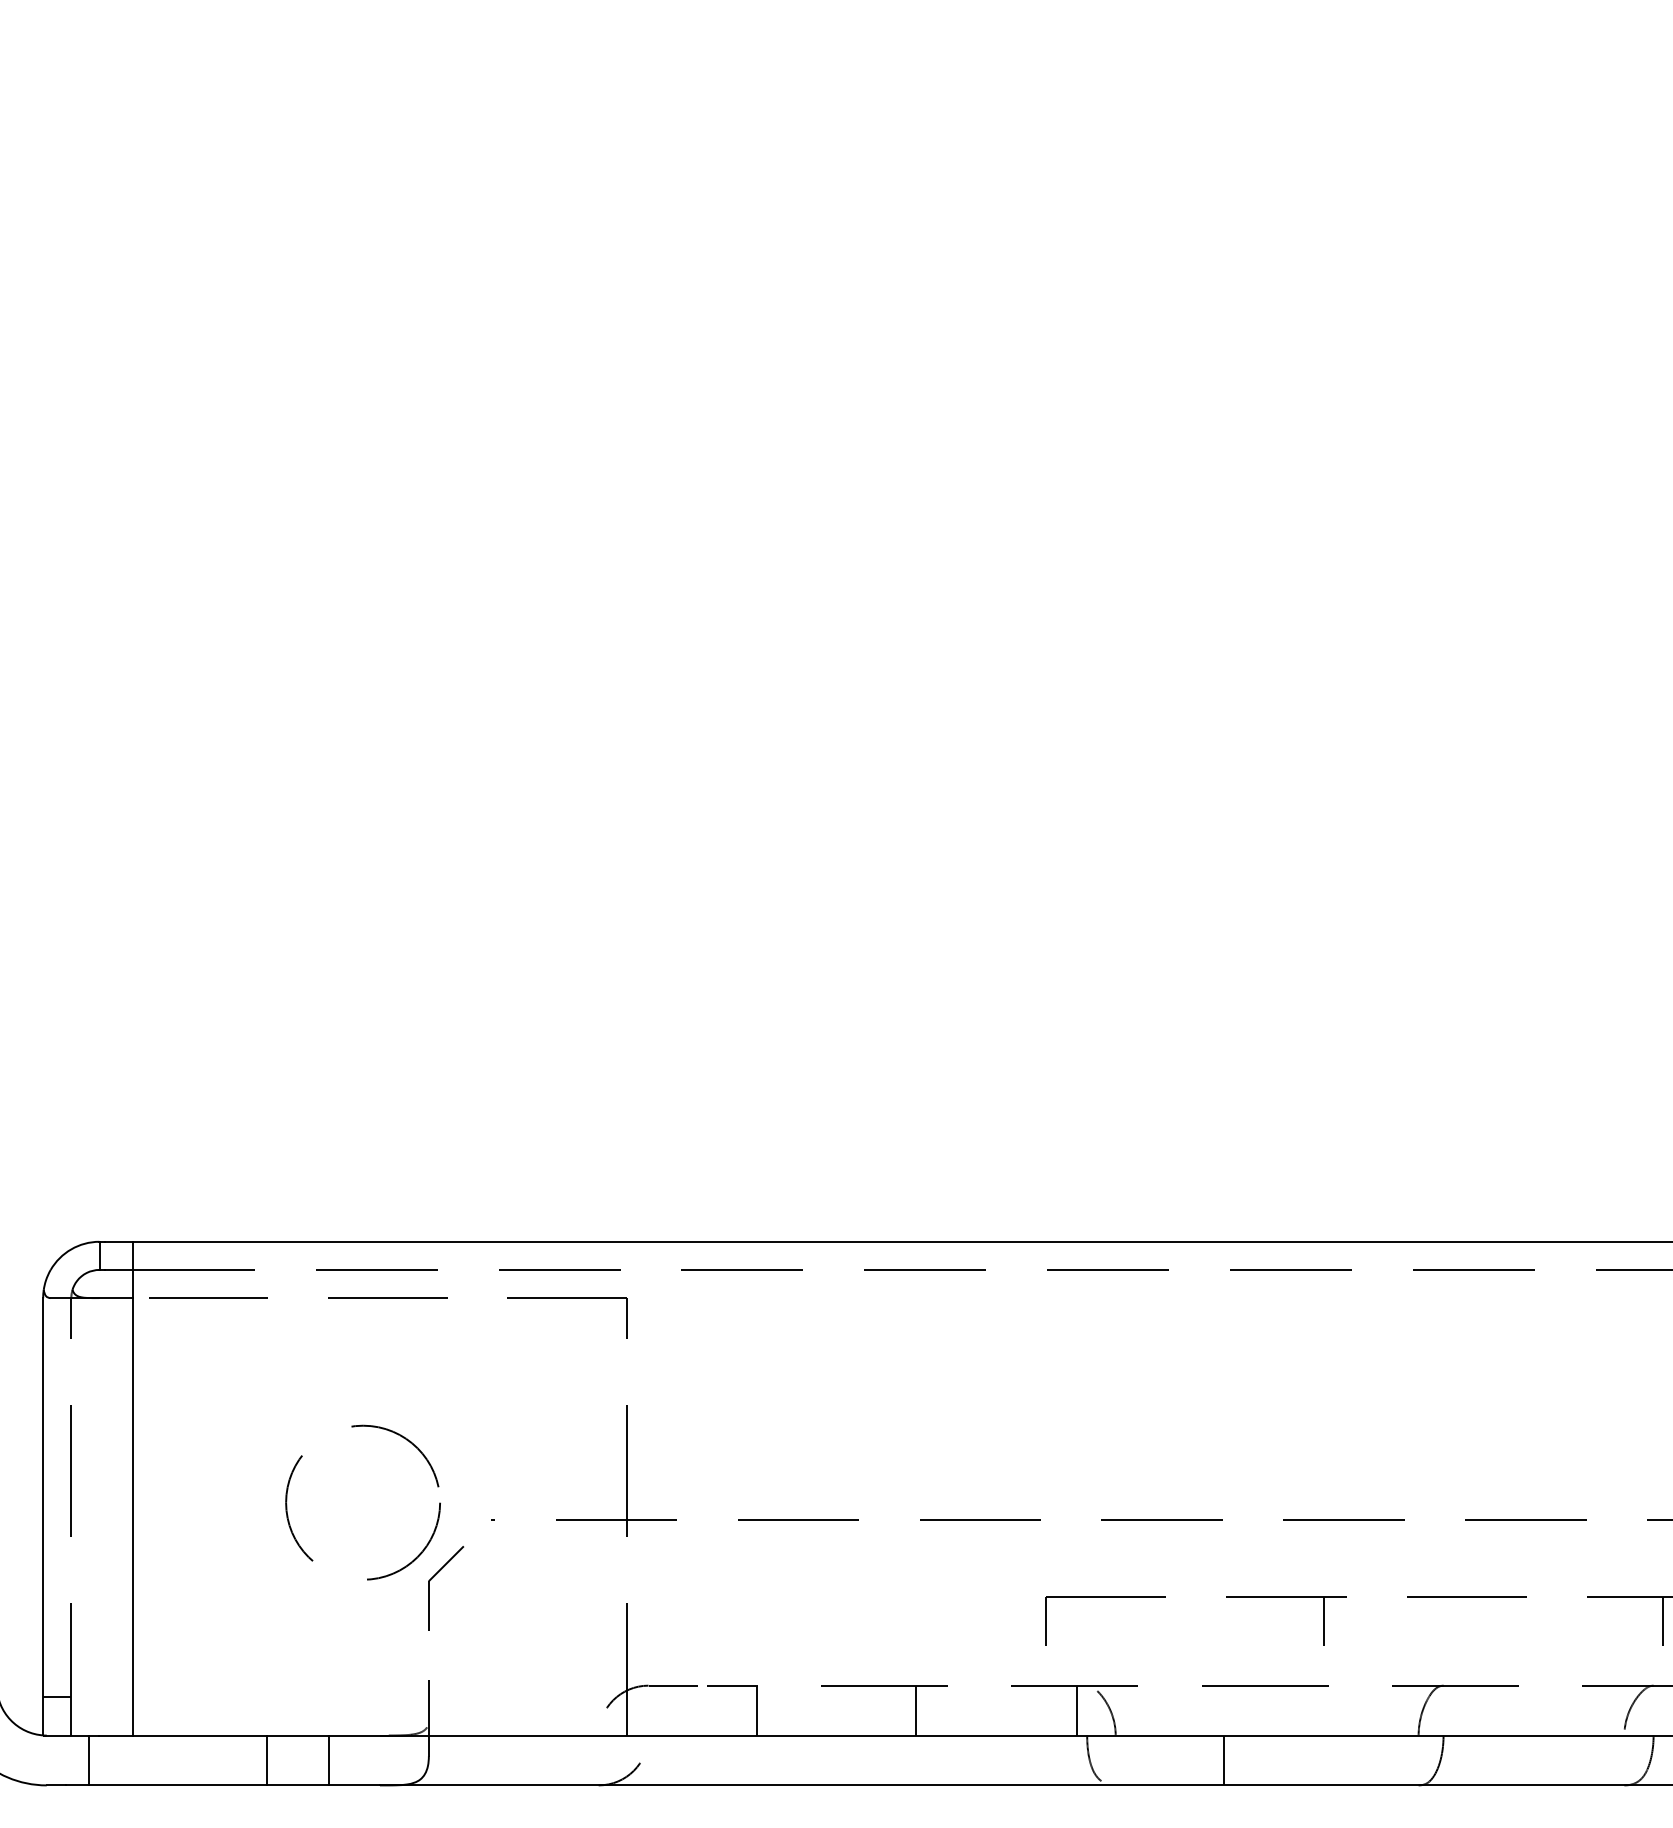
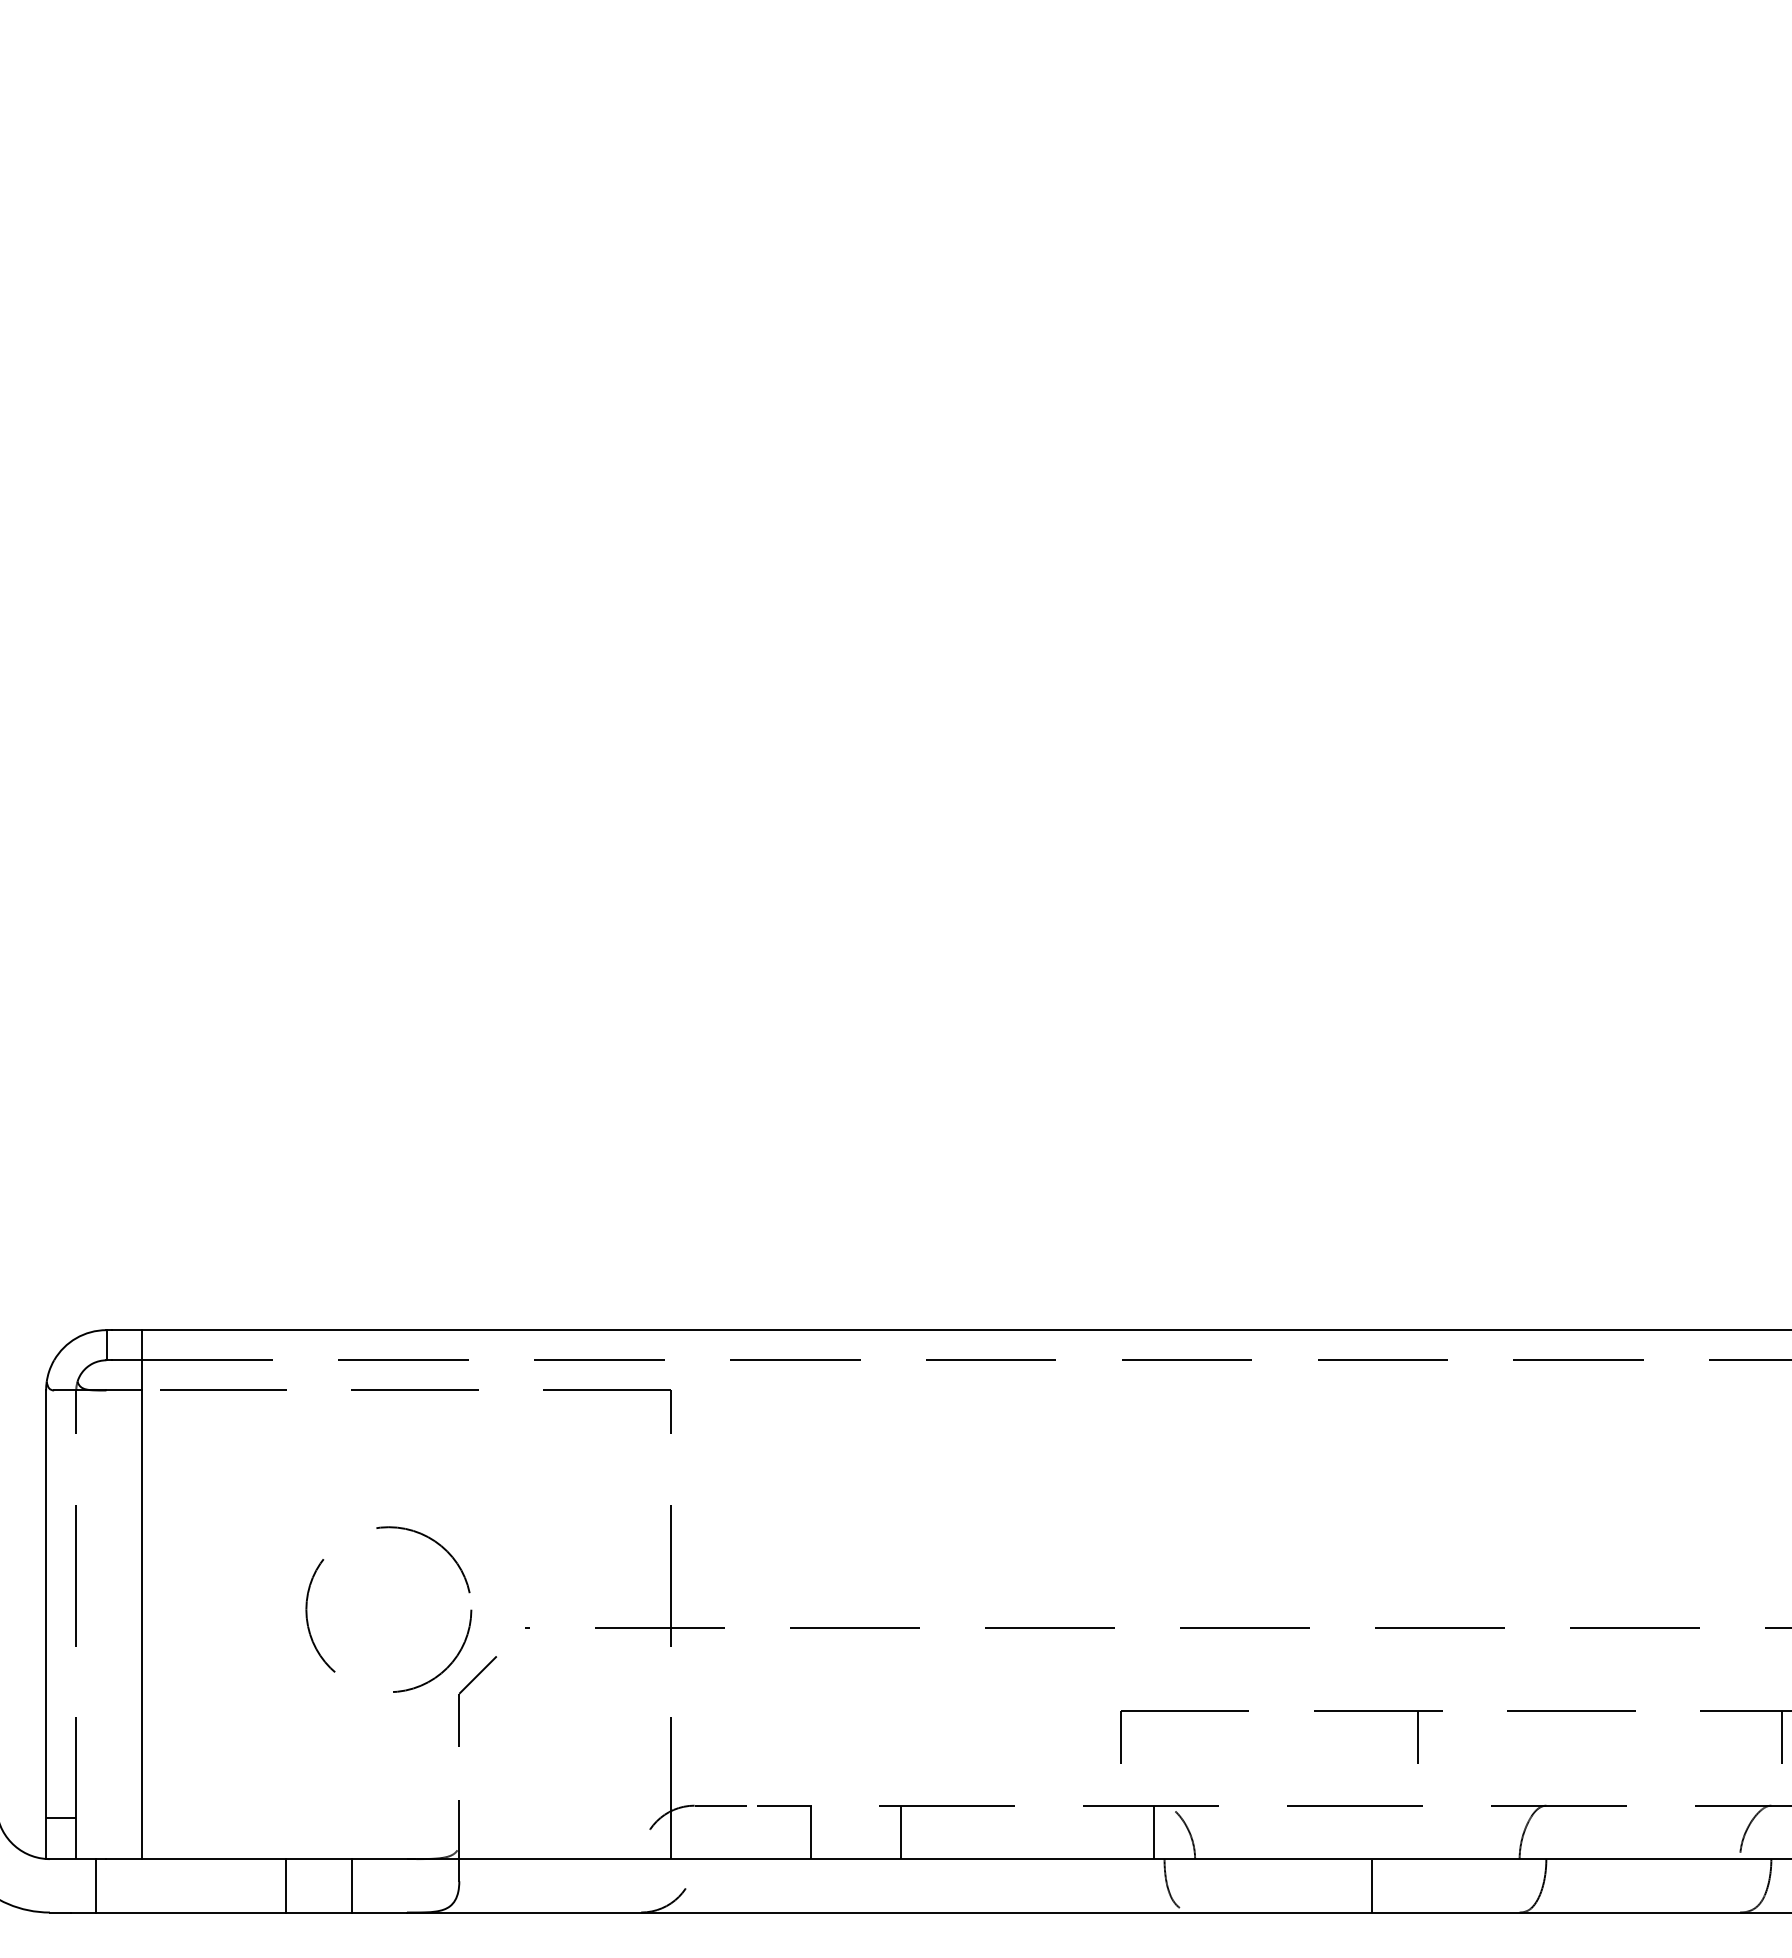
line: (916, 1710) -> (901, 1832), moved
line: (1224, 1760) -> (1372, 1885), moved

